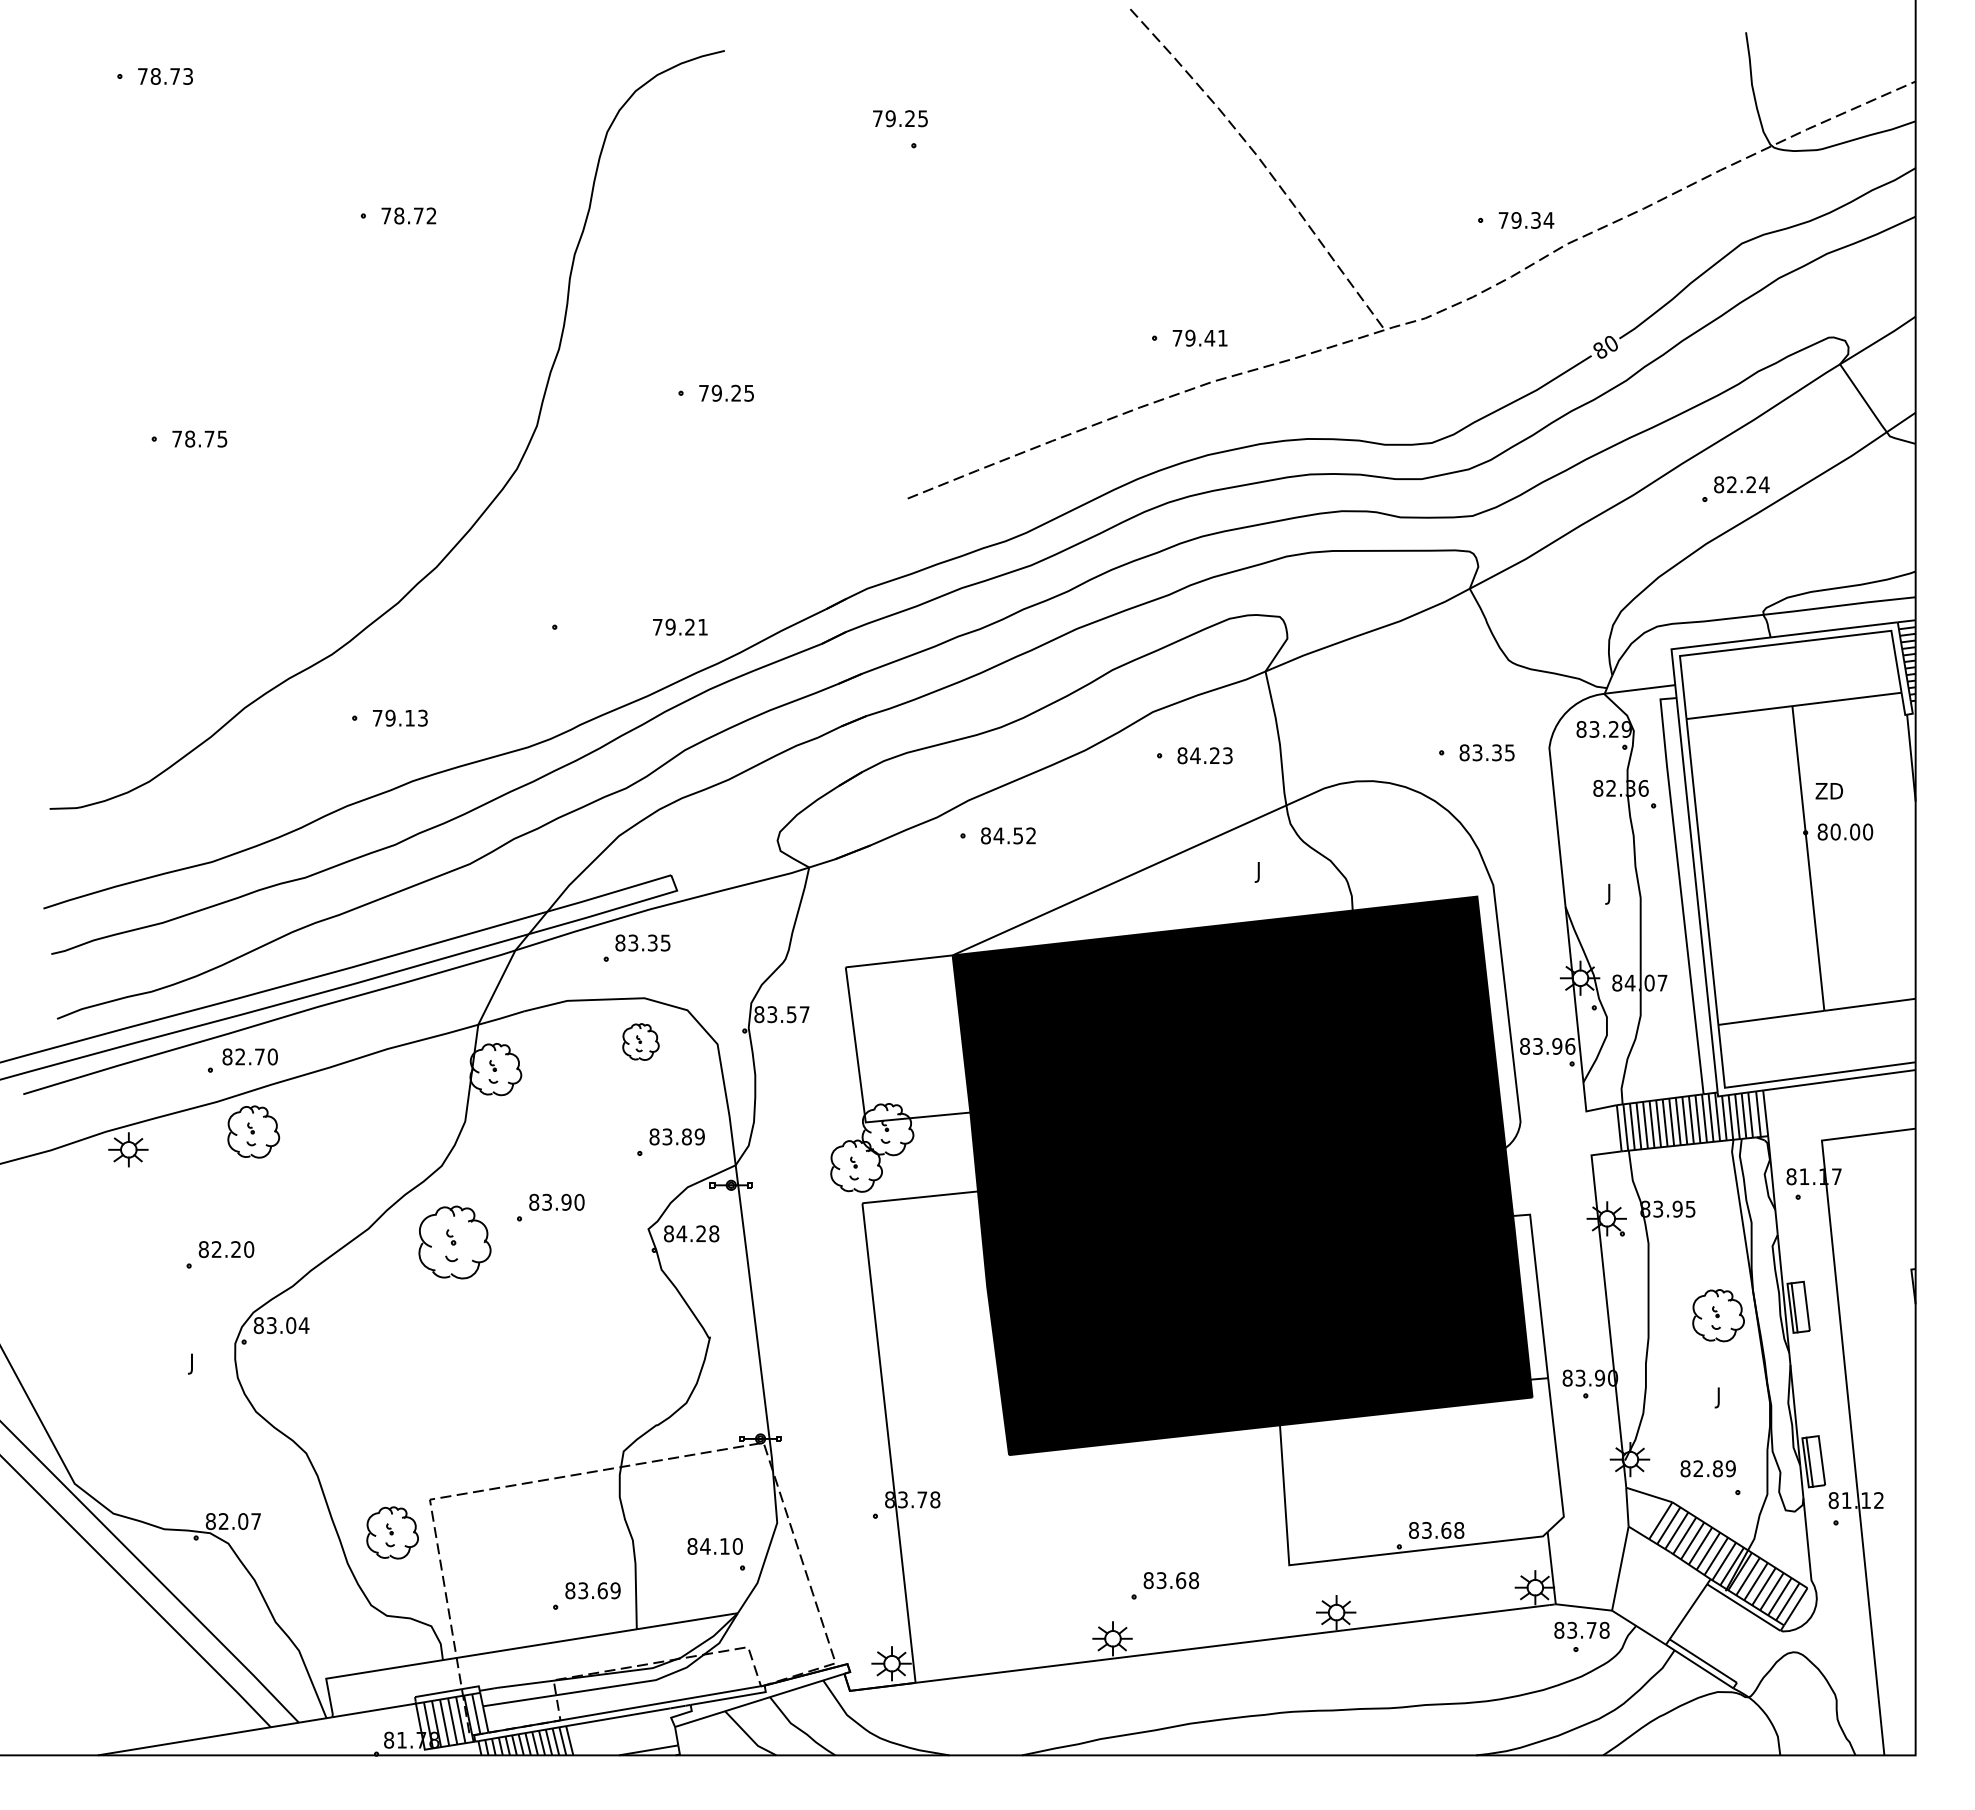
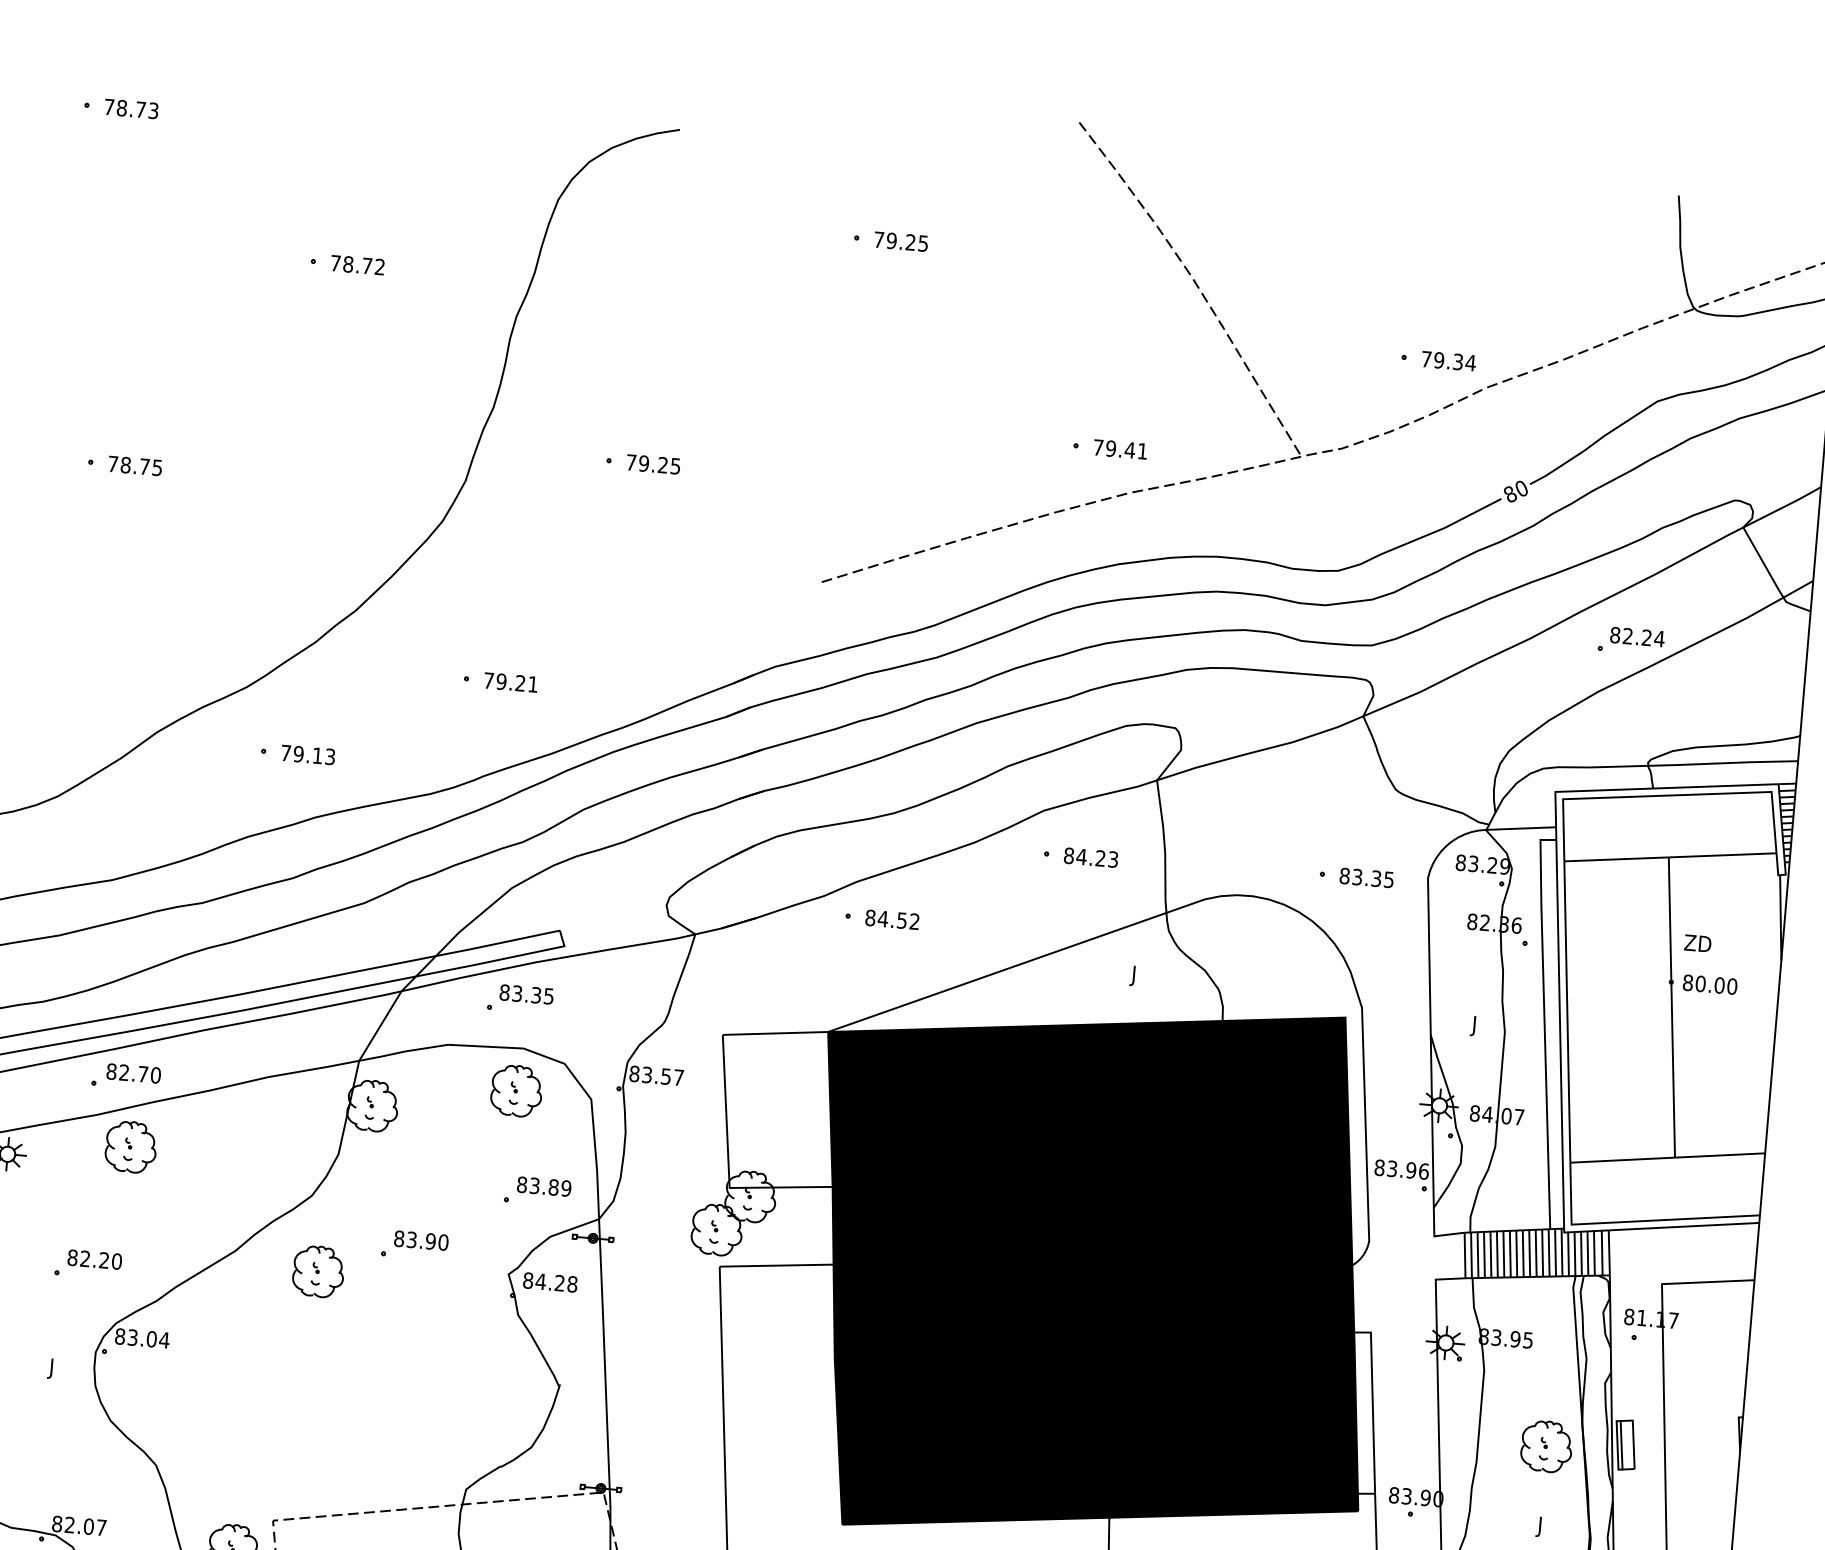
text: (900, 118) -> (901, 241), moved
text: (680, 626) -> (511, 681), moved
part: (640, 1041) -> (516, 1090), size x1.43
part: (454, 1242) -> (318, 1271), size x0.71

